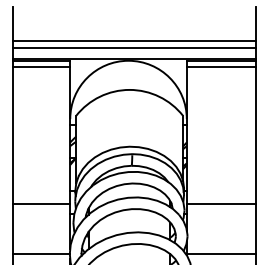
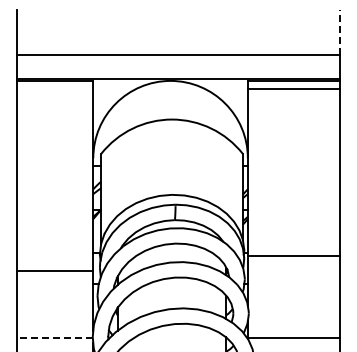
line: (255, 23) -> (339, 31), solid -> dashed
line: (134, 47) -> (178, 63), removed
line: (41, 67) -> (55, 89), removed
line: (221, 203) -> (293, 255), moved
line: (41, 254) -> (55, 337), solid -> dashed

